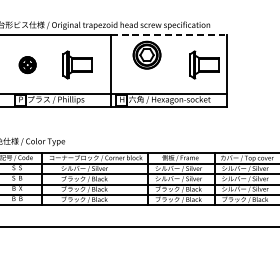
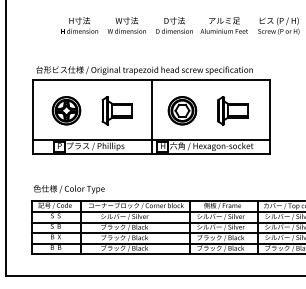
line: (169, 35) -> (211, 80), dashed -> solid
part: (147, 54) -> (182, 110), moved
part: (27, 64) -> (66, 110), size x1.67
part: (203, 64) -> (232, 110), moved

